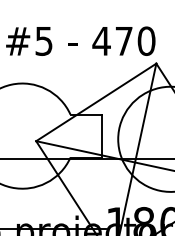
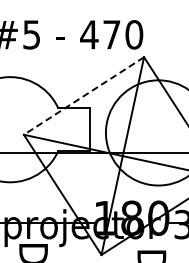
line: (96, 102) -> (84, 96), solid -> dashed

